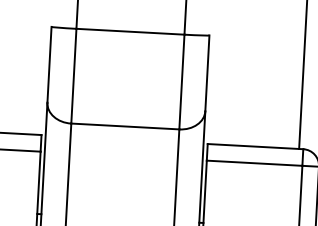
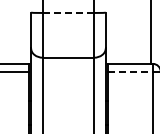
line: (130, 30) -> (68, 12), solid -> dashed
line: (255, 162) -> (130, 71), solid -> dashed

